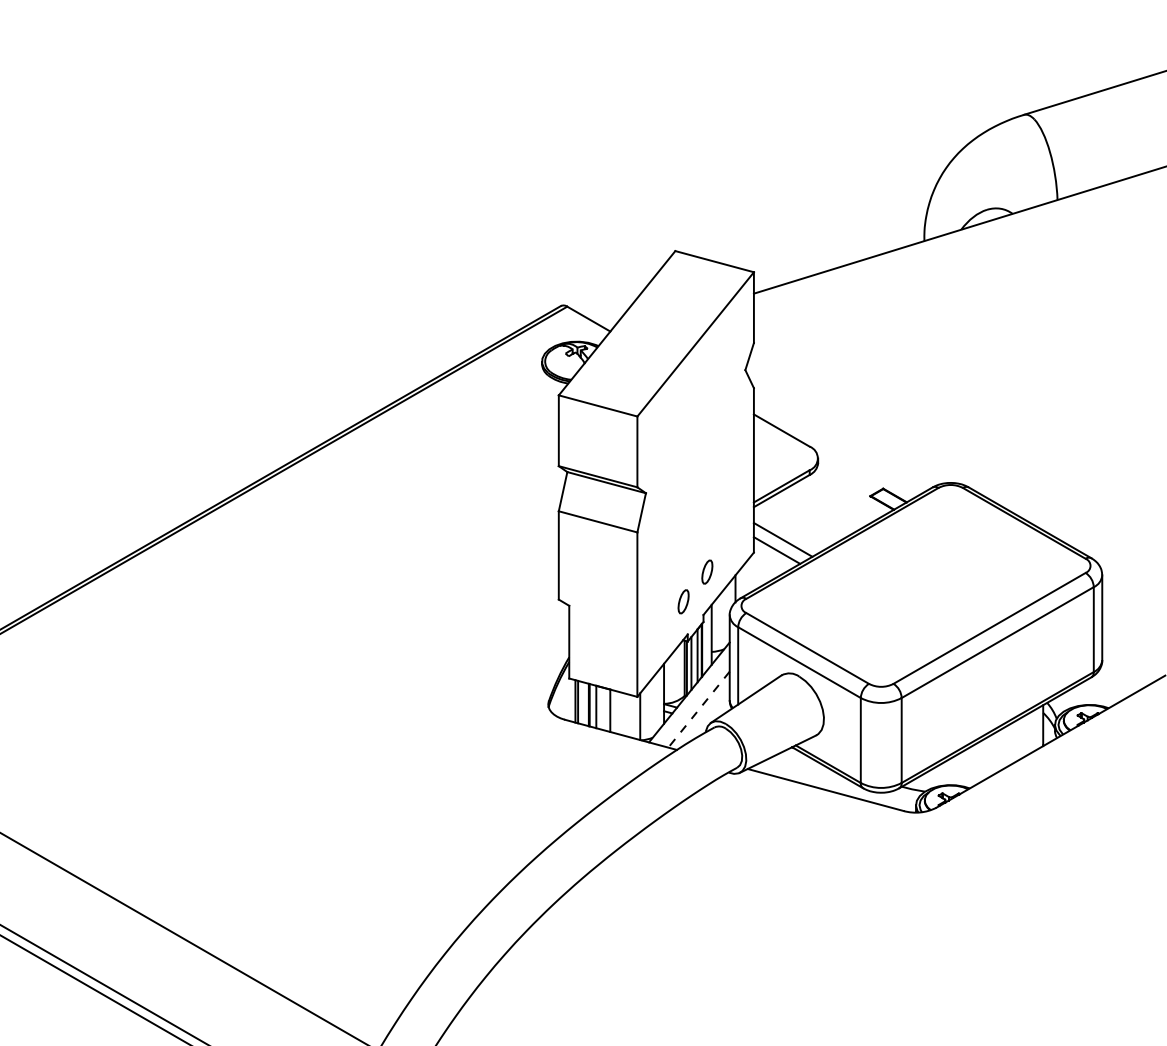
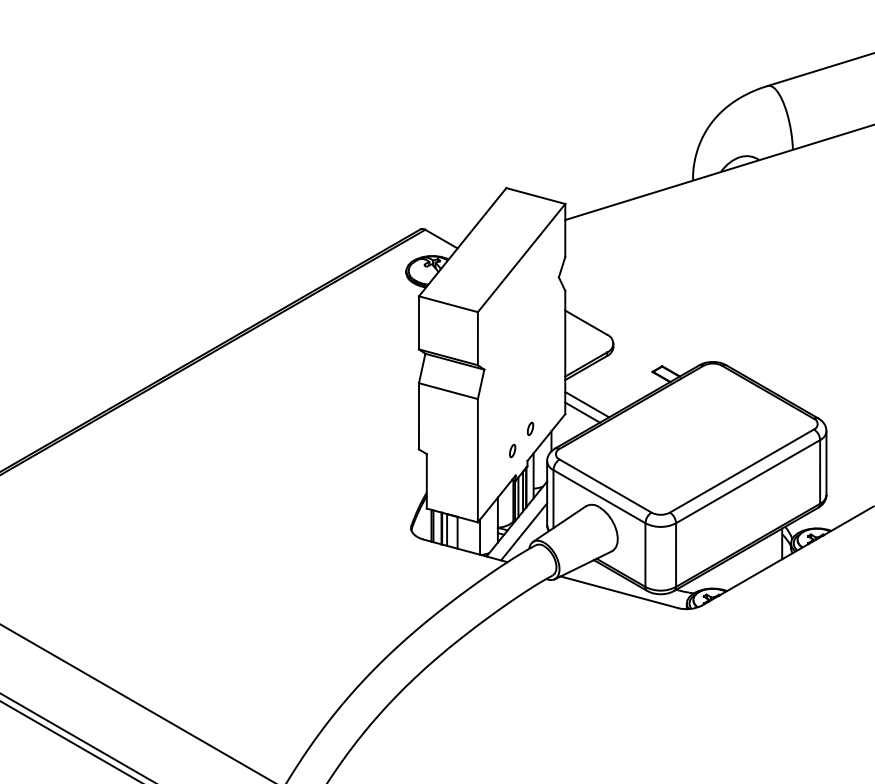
part: (707, 572) -> (530, 429), size x0.71
part: (683, 601) -> (512, 450), size x0.71
line: (699, 709) -> (524, 531), dashed -> solid

